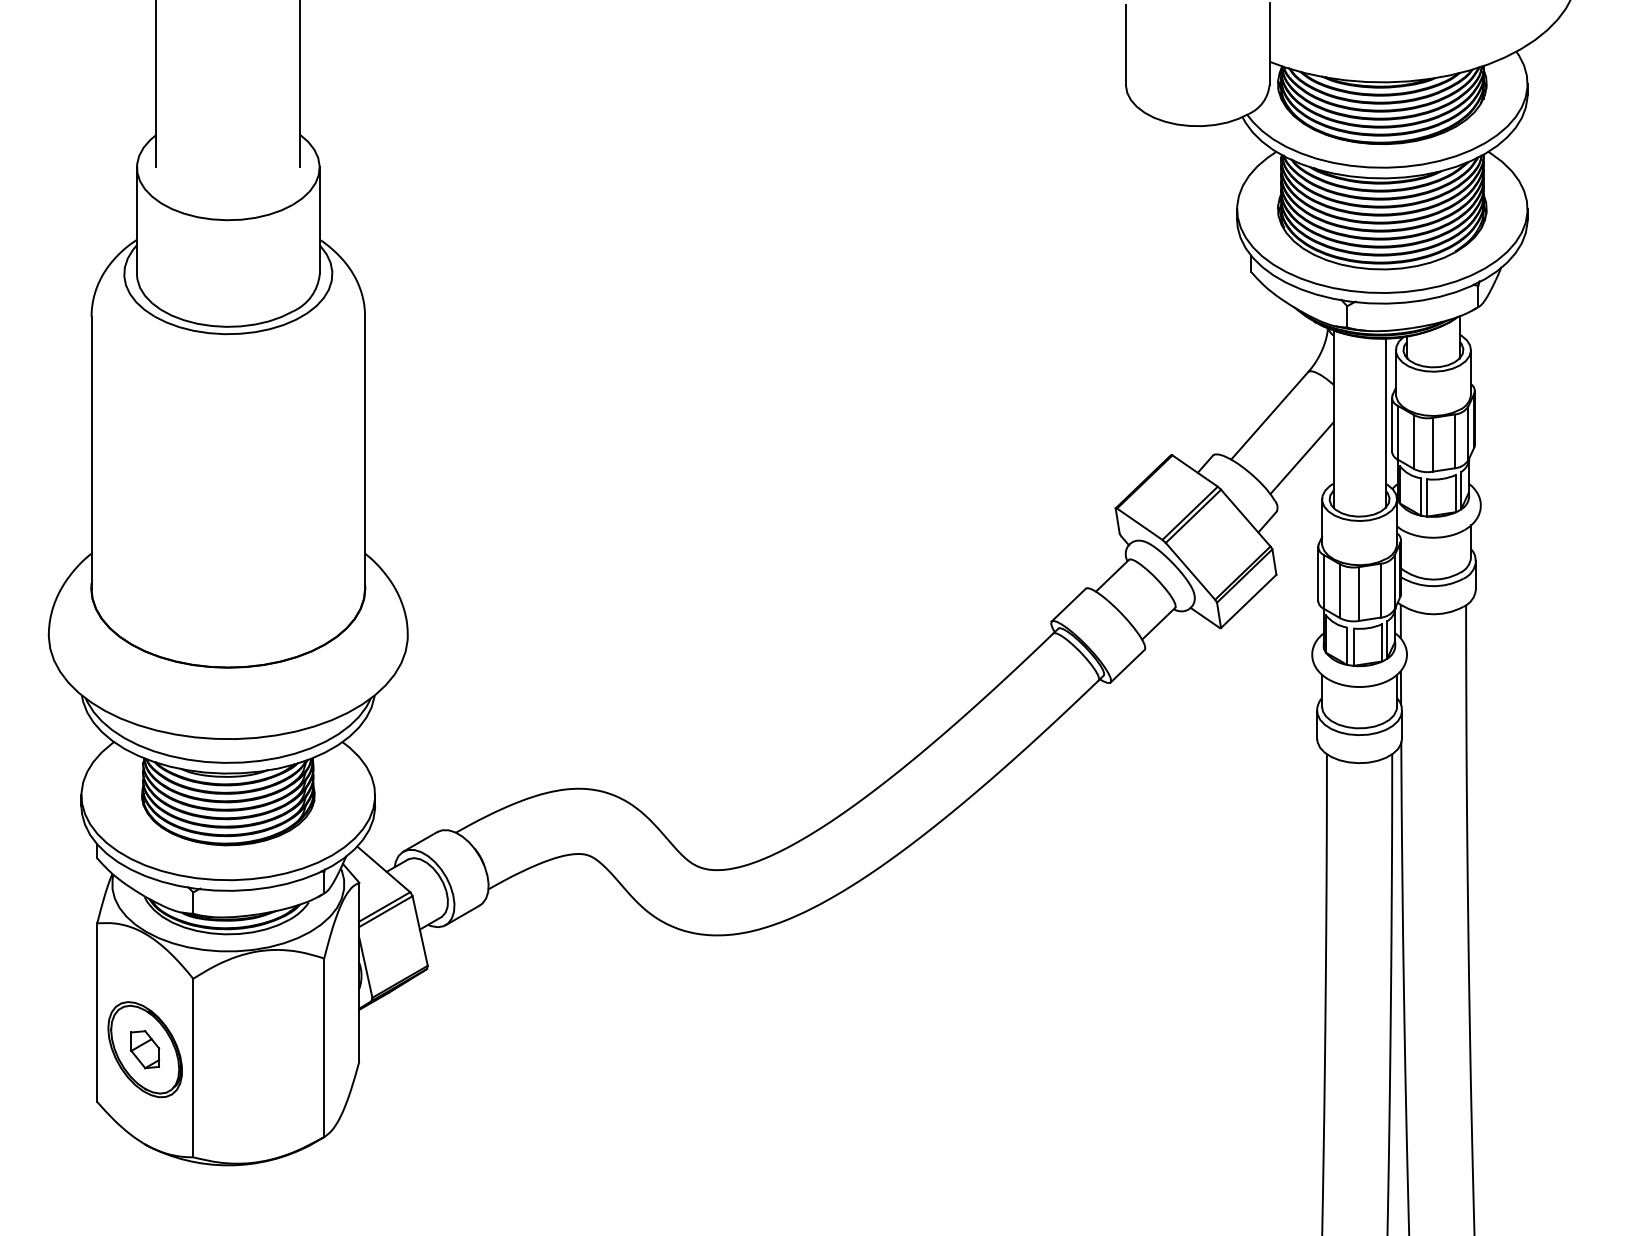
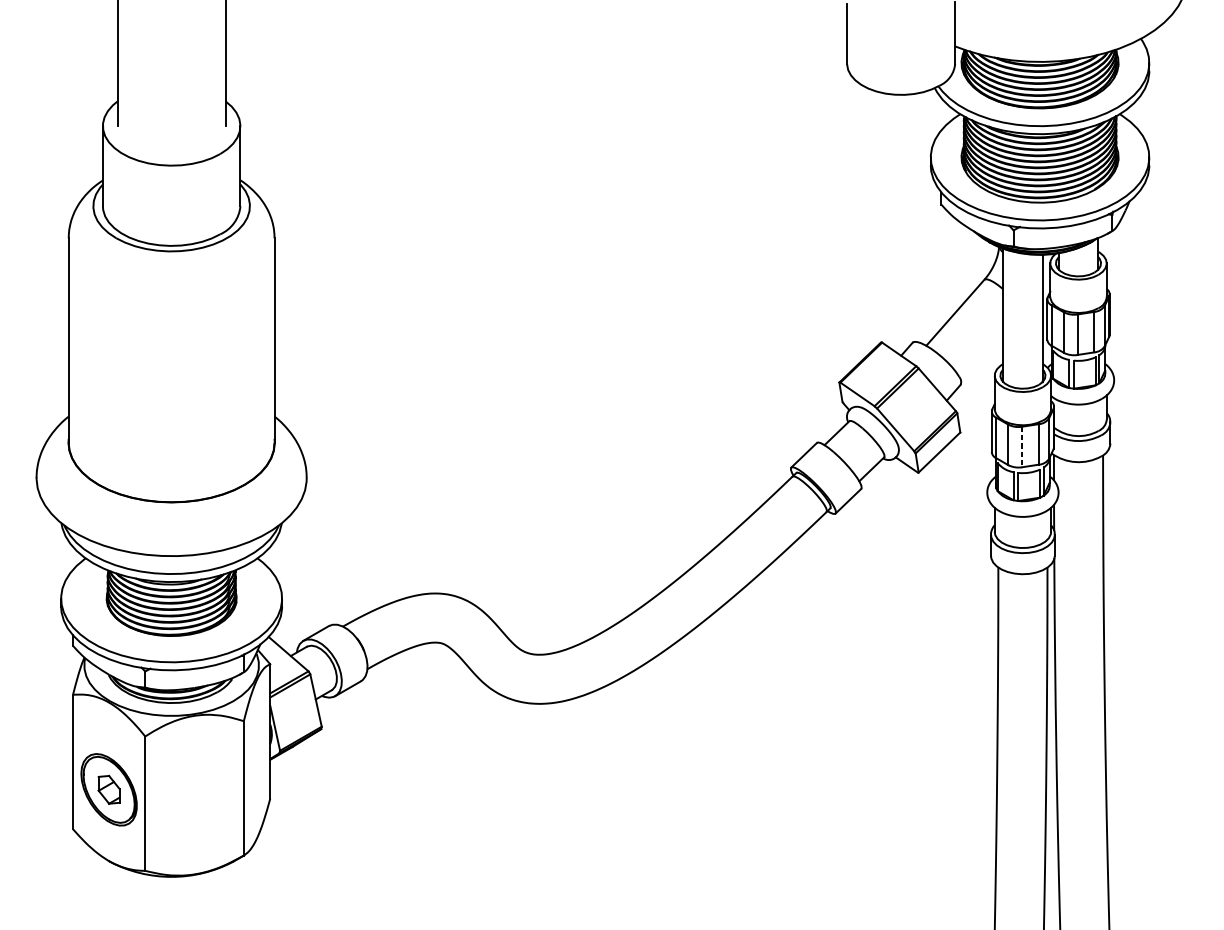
line: (1301, 458) -> (979, 344), removed
line: (1358, 594) -> (1022, 447), solid -> dashed

